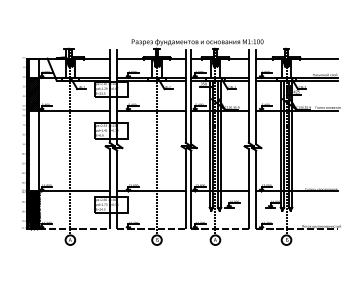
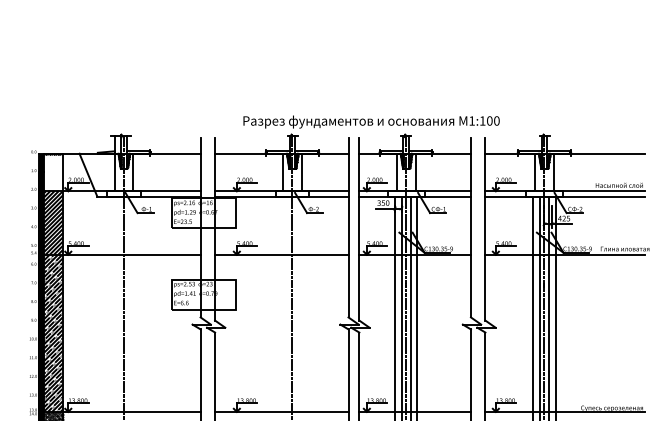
hatch: (34, 150) -> (54, 332), added

